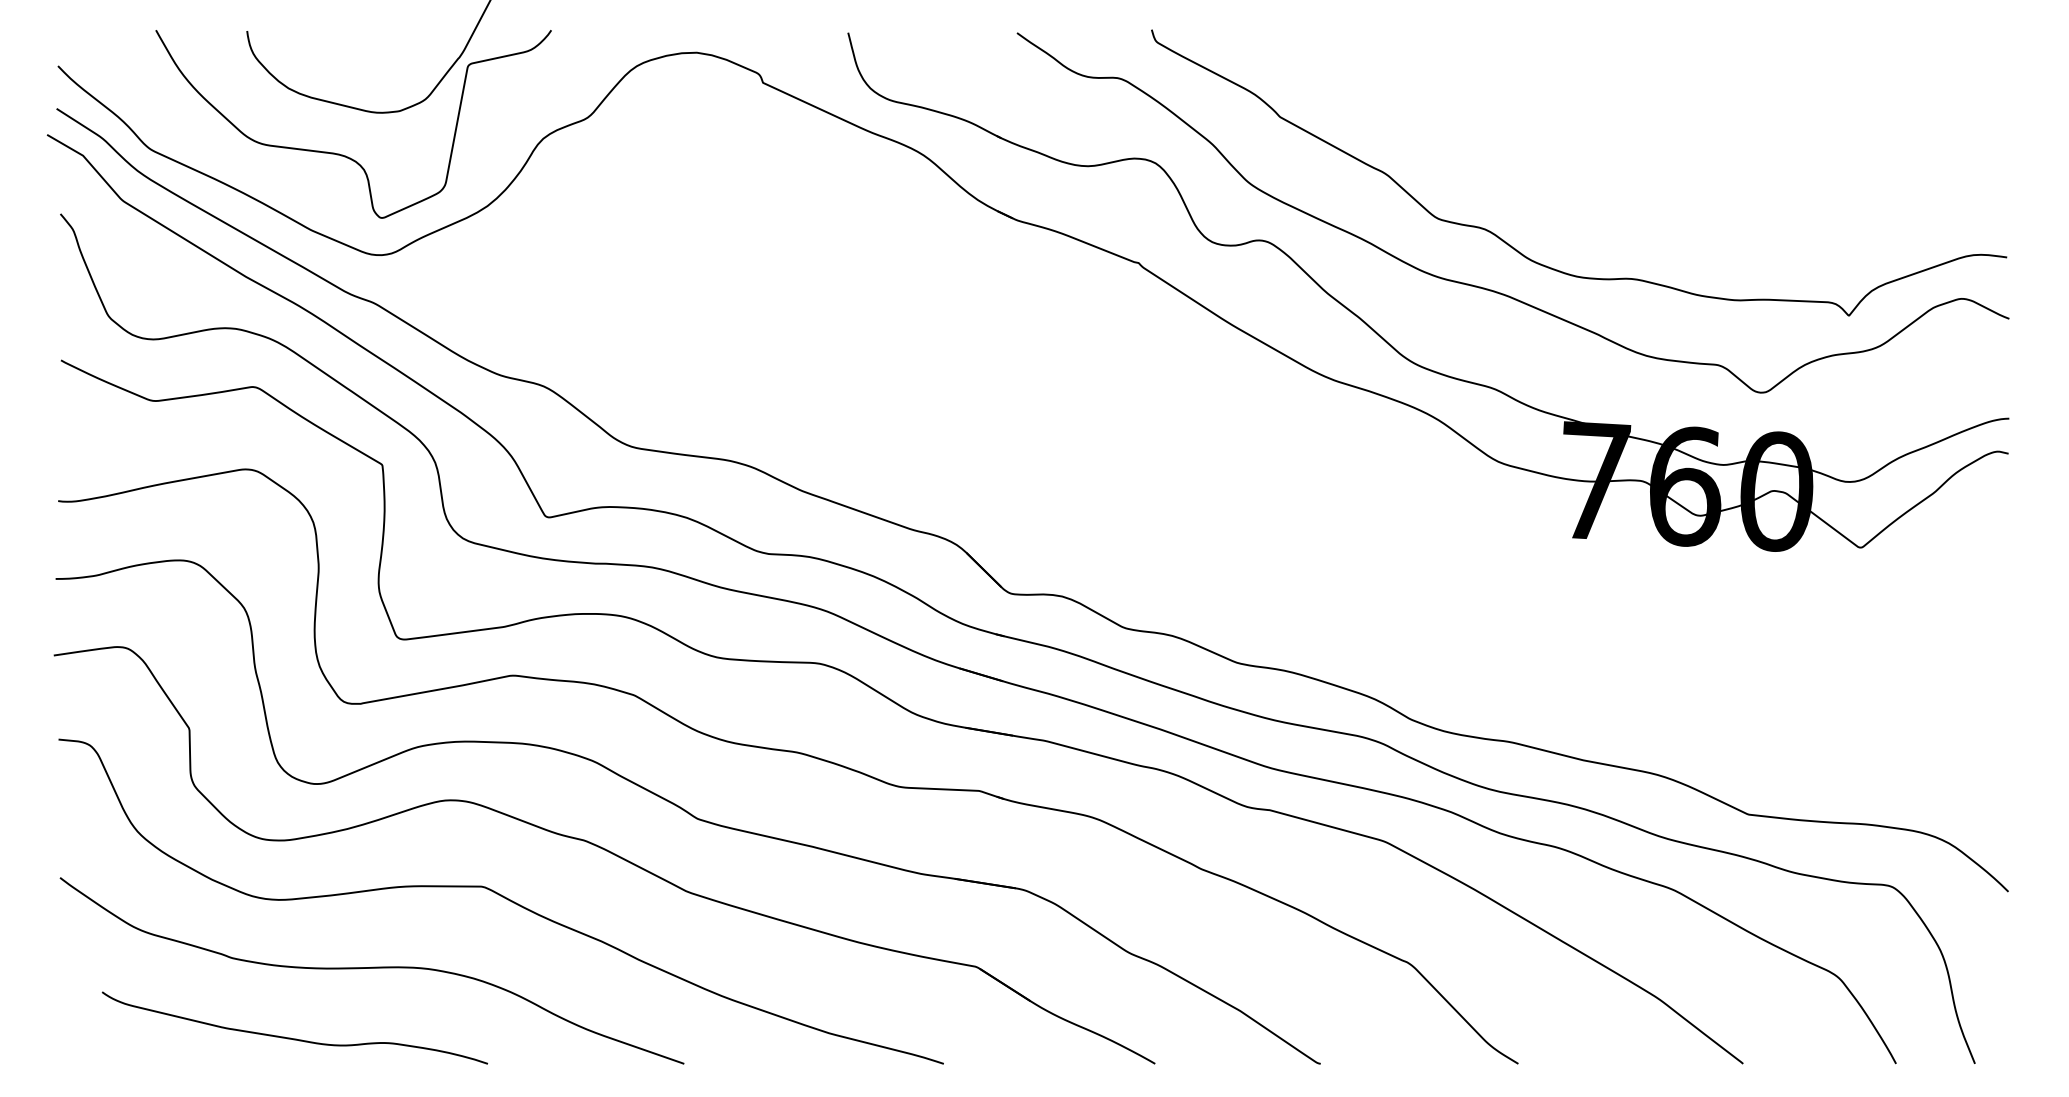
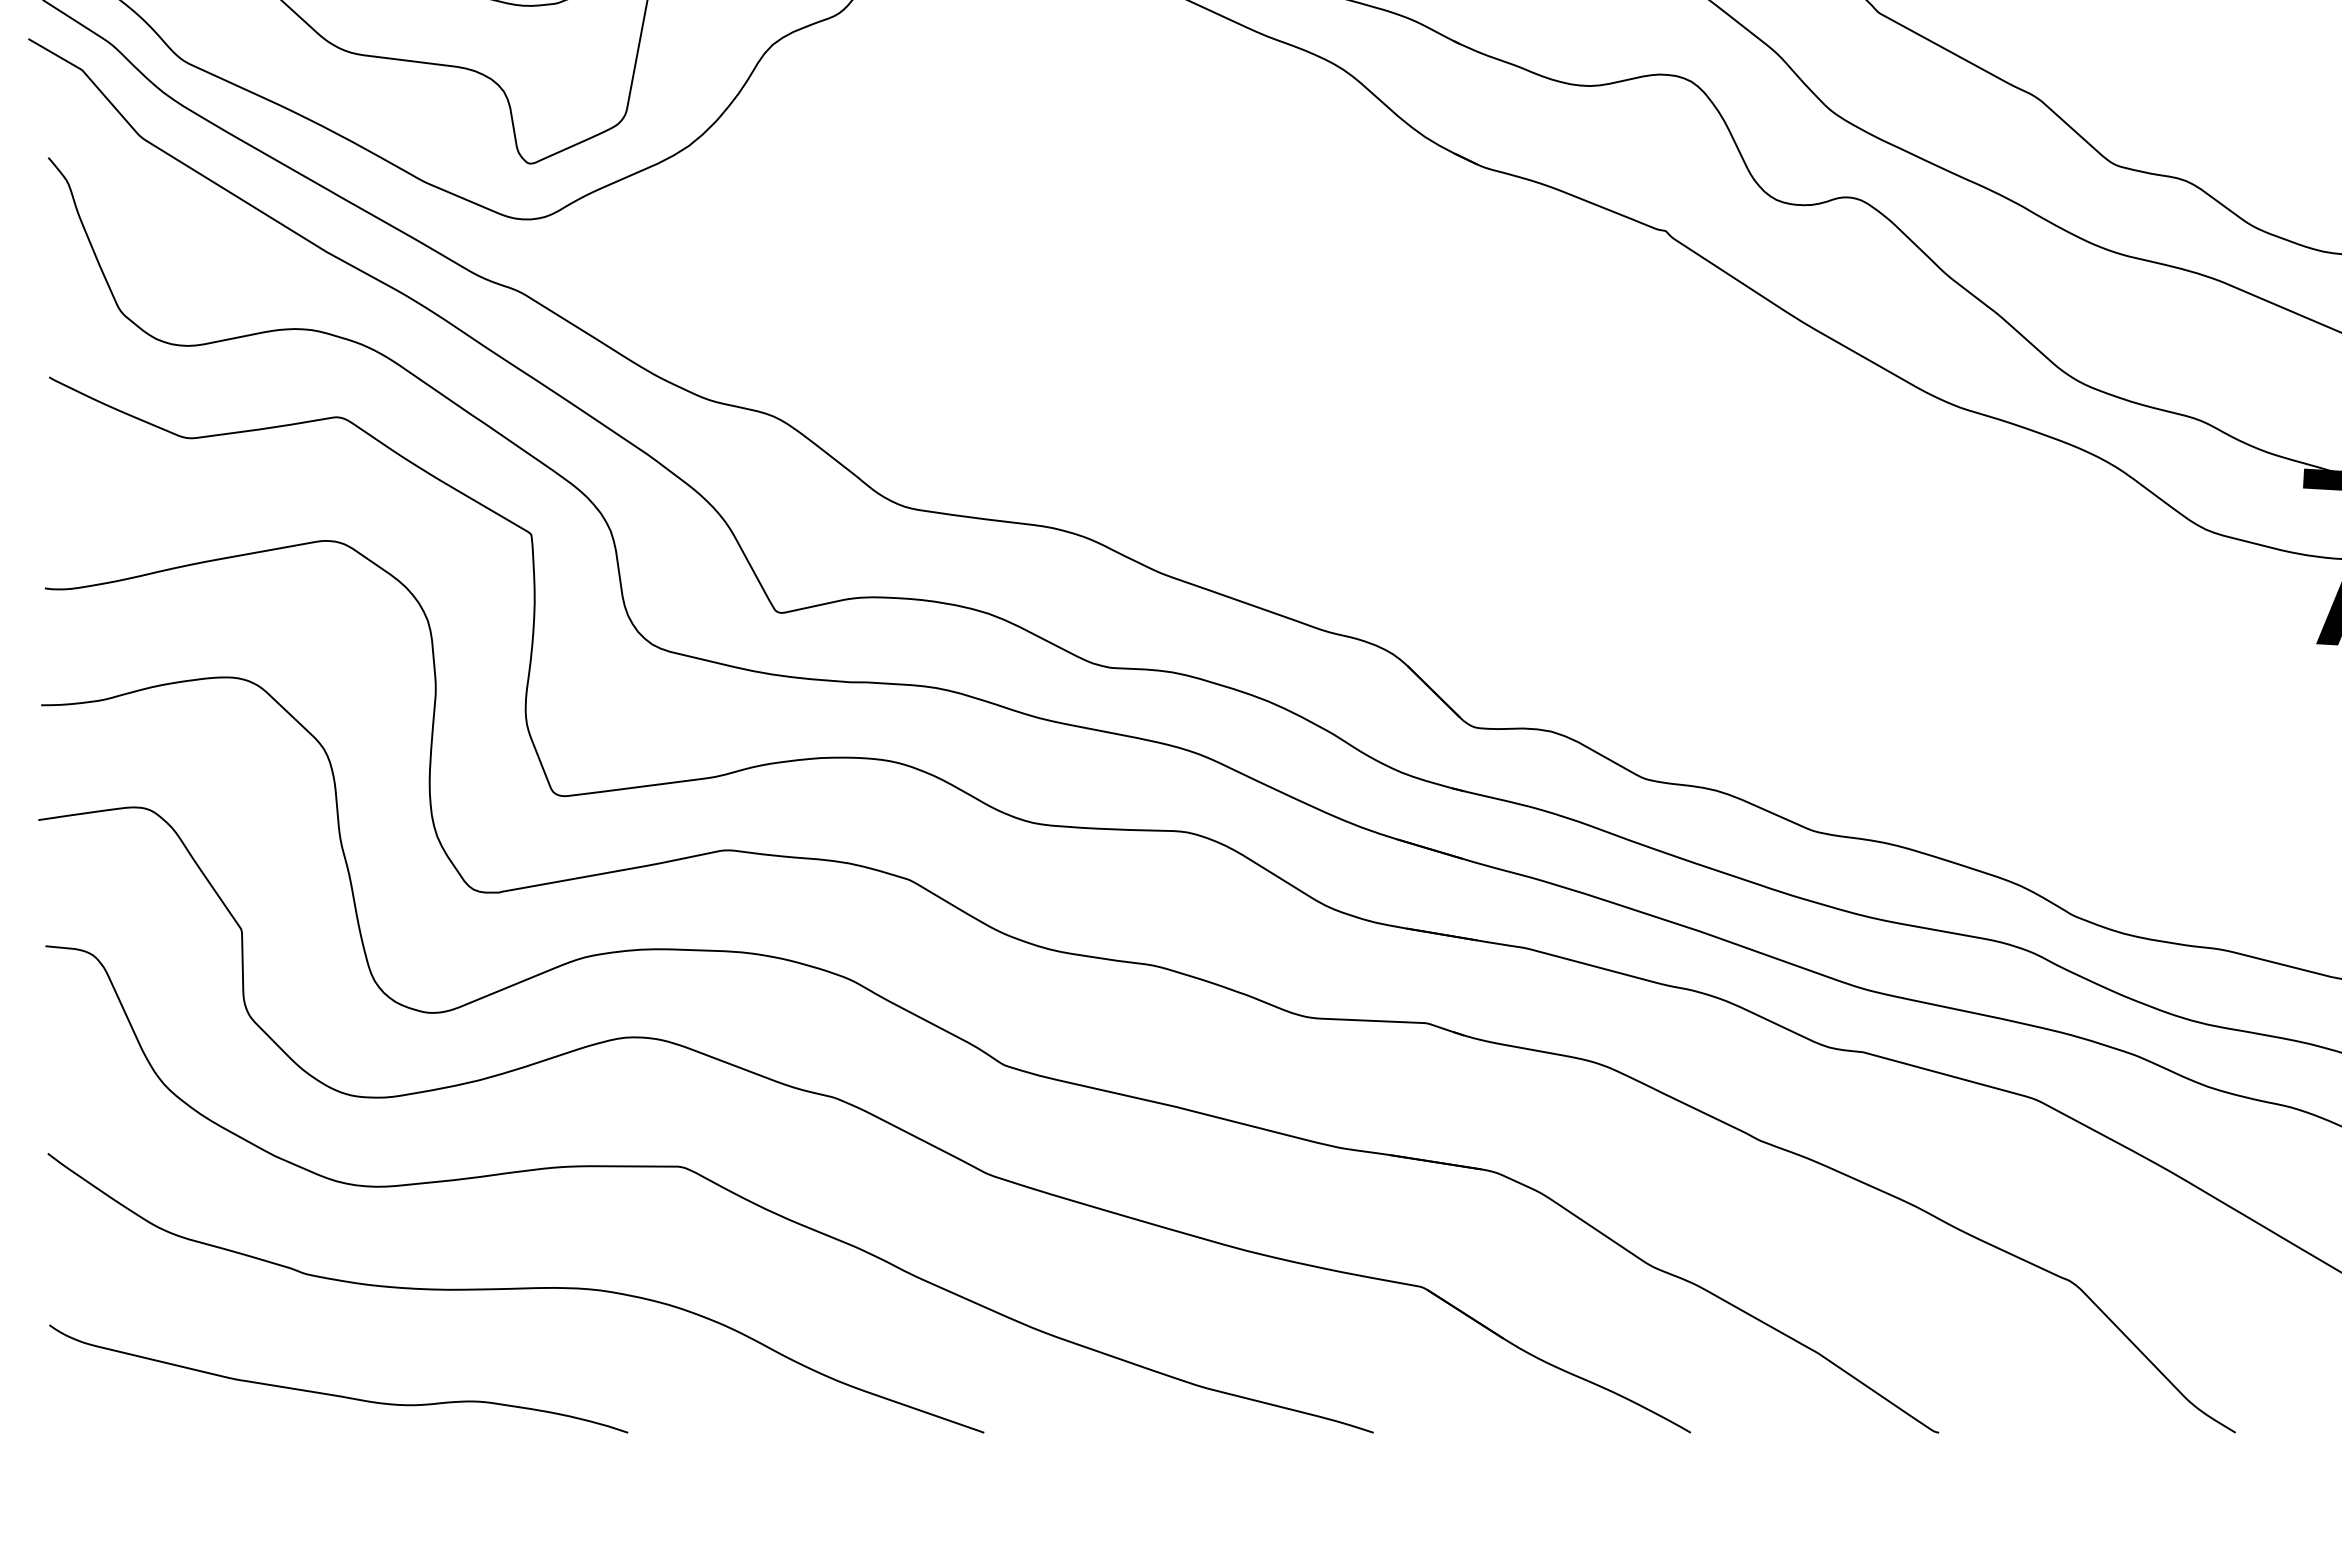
curve: (290, 1037) -> (331, 1393), moved

